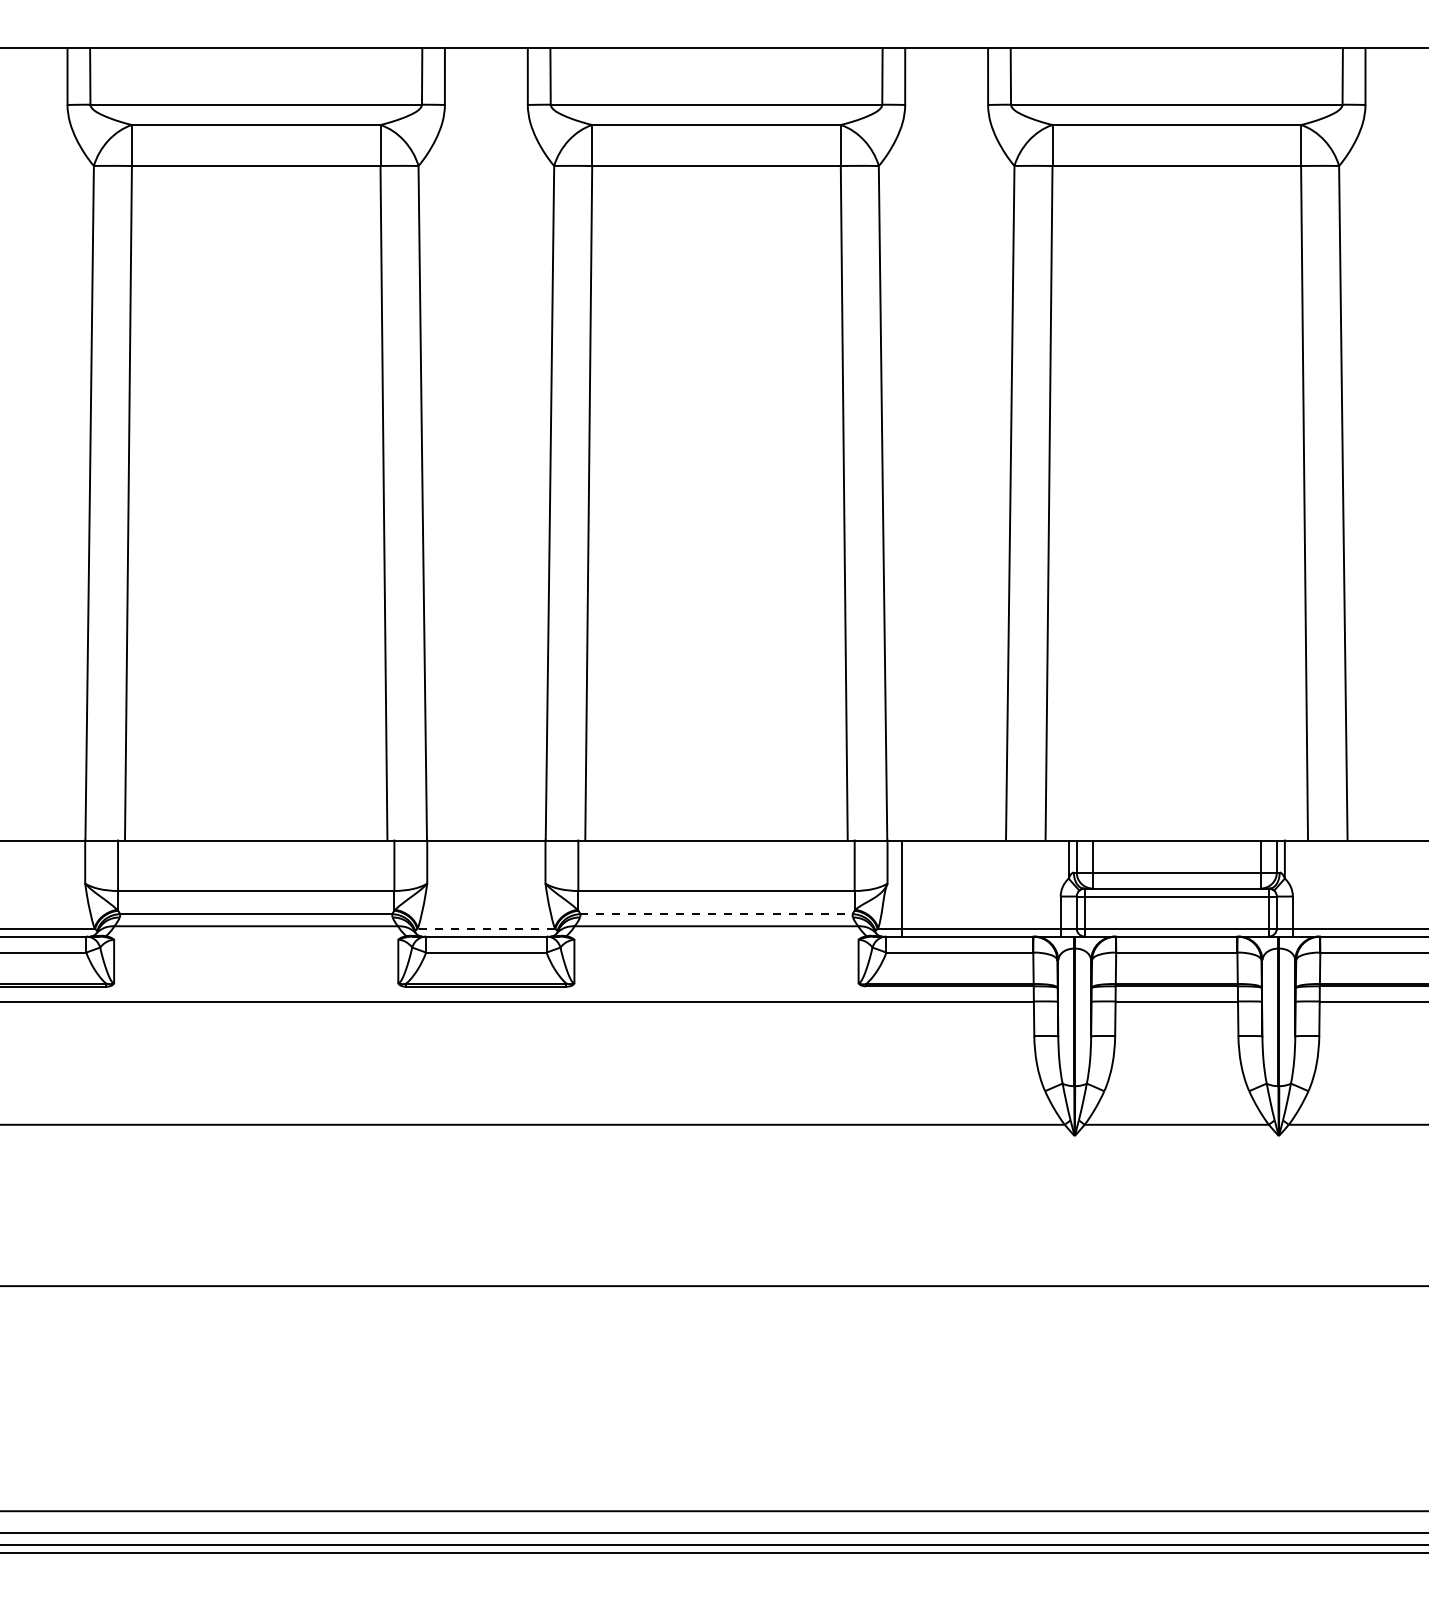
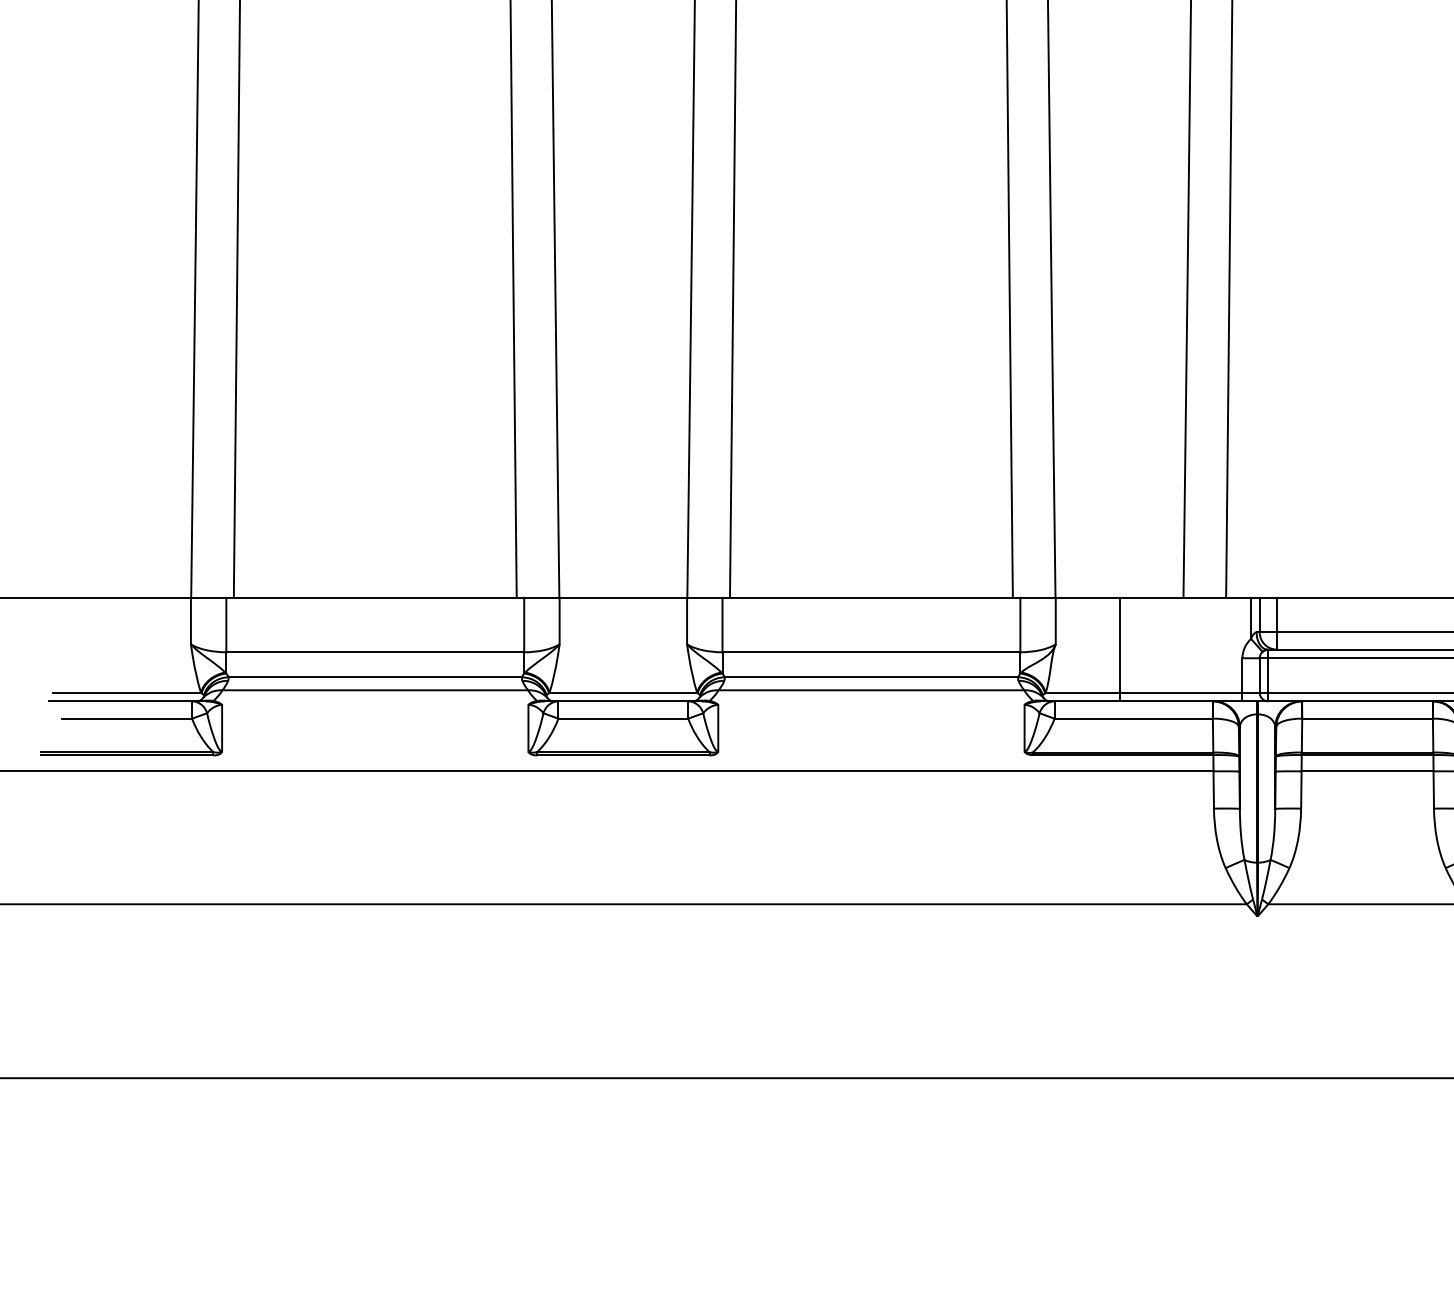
line: (901, 888) -> (1119, 649), moved
line: (717, 914) -> (872, 677), dashed -> solid
line: (485, 928) -> (622, 692), dashed -> solid

